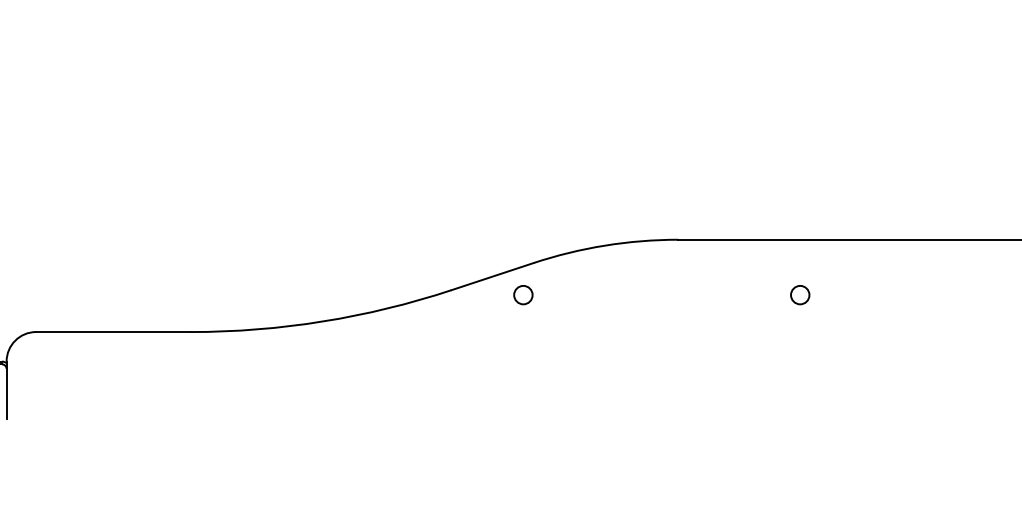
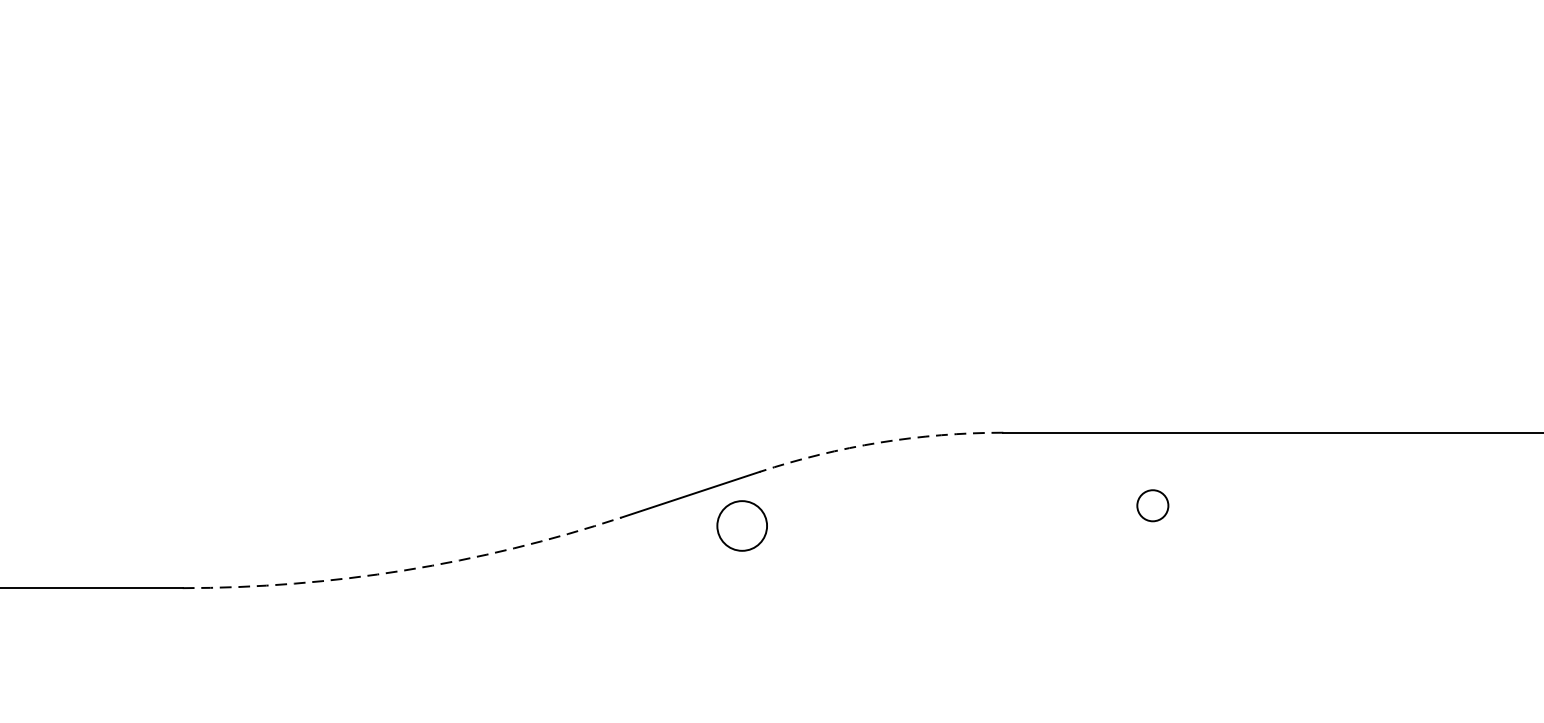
arc: (605, 245) -> (880, 442), solid -> dashed
circle: (523, 294) -> (742, 524), size x1.6
circle: (800, 295) -> (1153, 506), moved
arc: (323, 321) -> (405, 570), solid -> dashed

